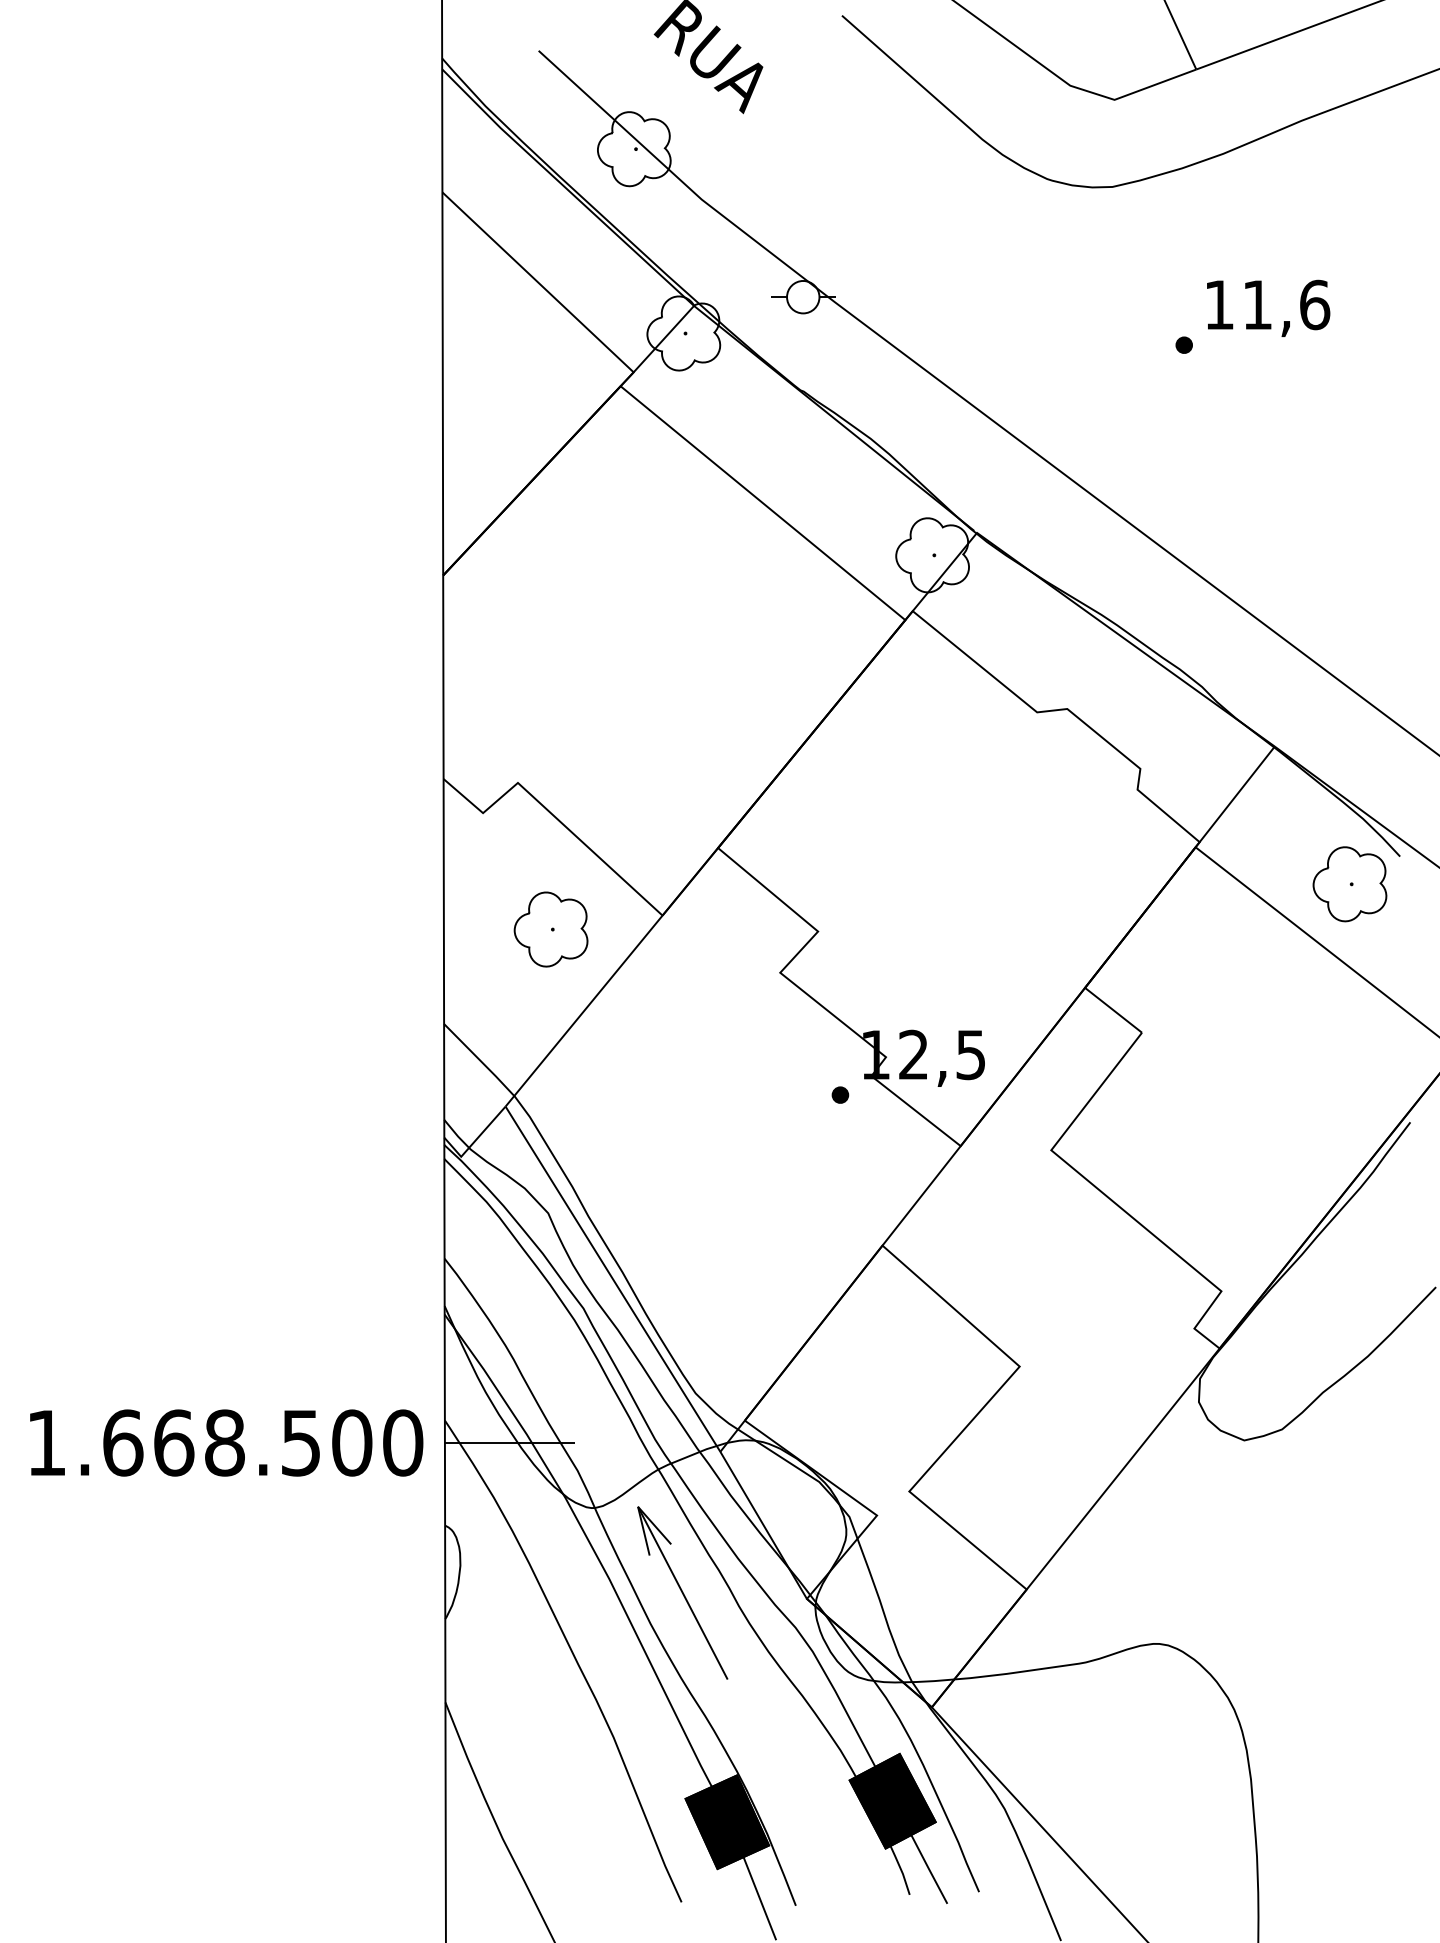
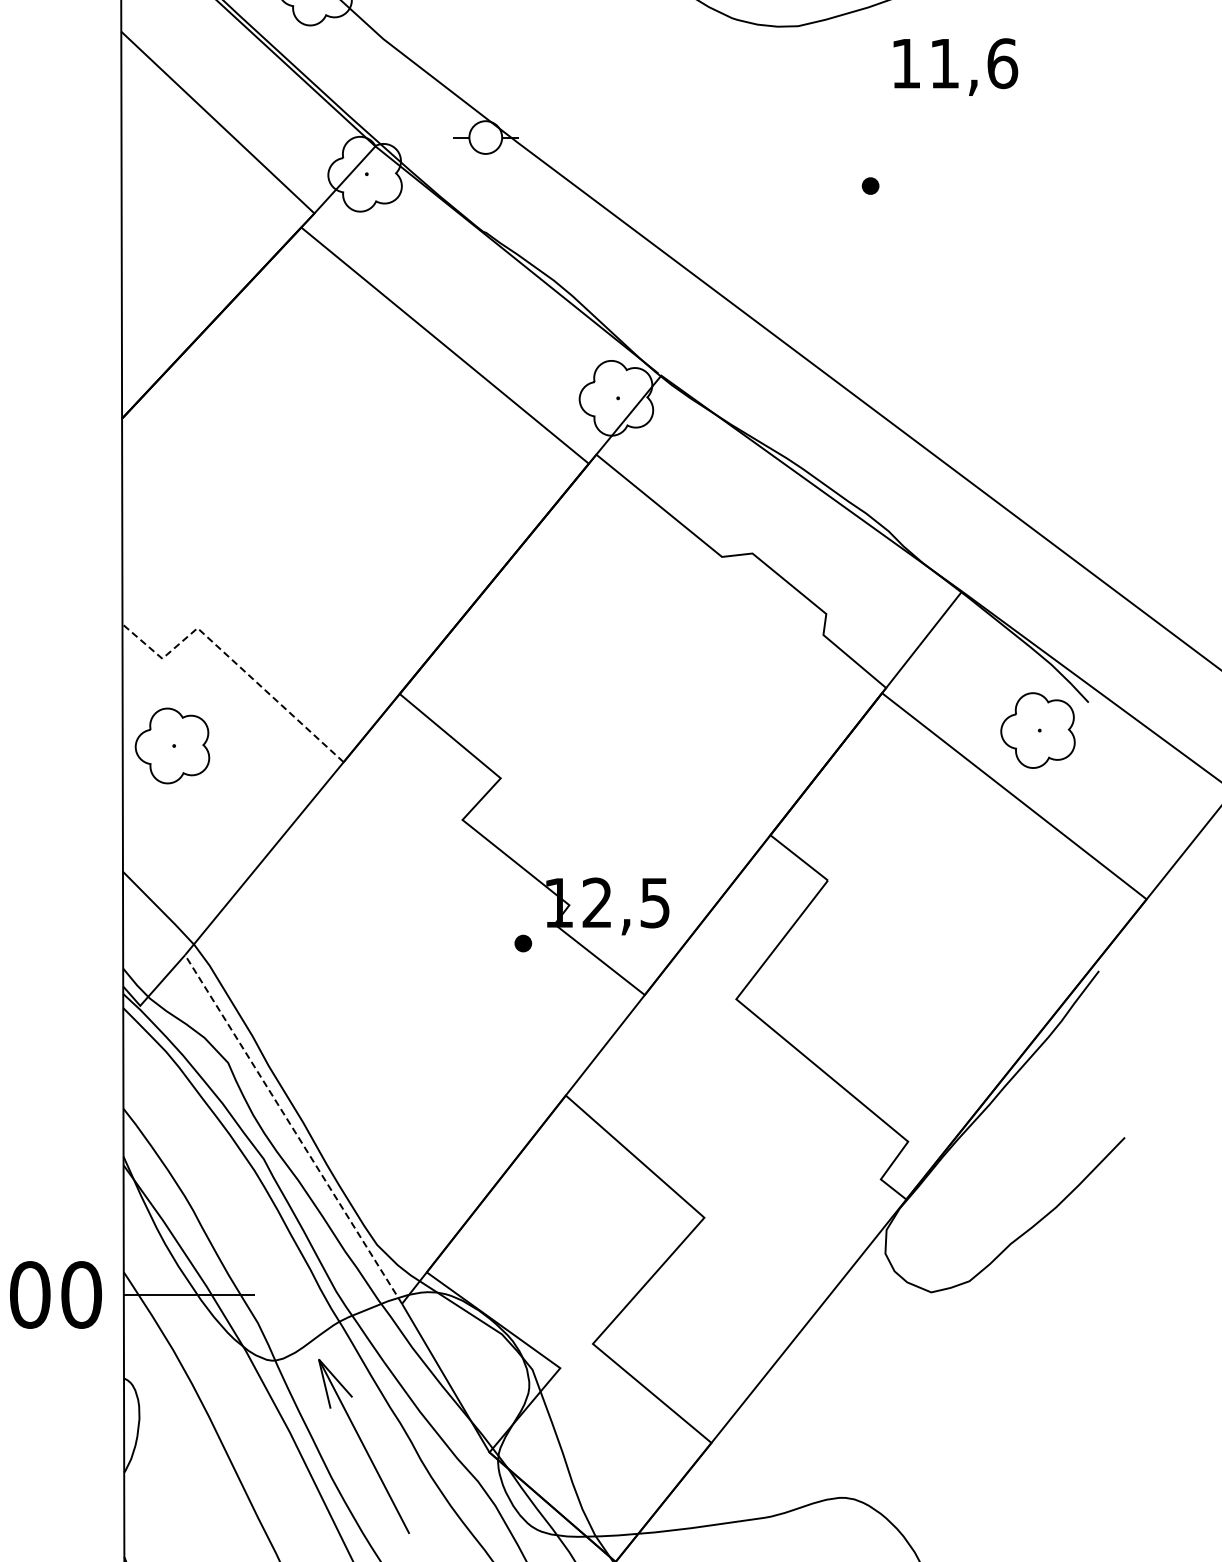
text: (1268, 307) -> (955, 66), moved
line: (552, 814) -> (232, 660), solid -> dashed
part: (550, 929) -> (171, 745), moved
line: (612, 1278) -> (293, 1128), solid -> dashed

